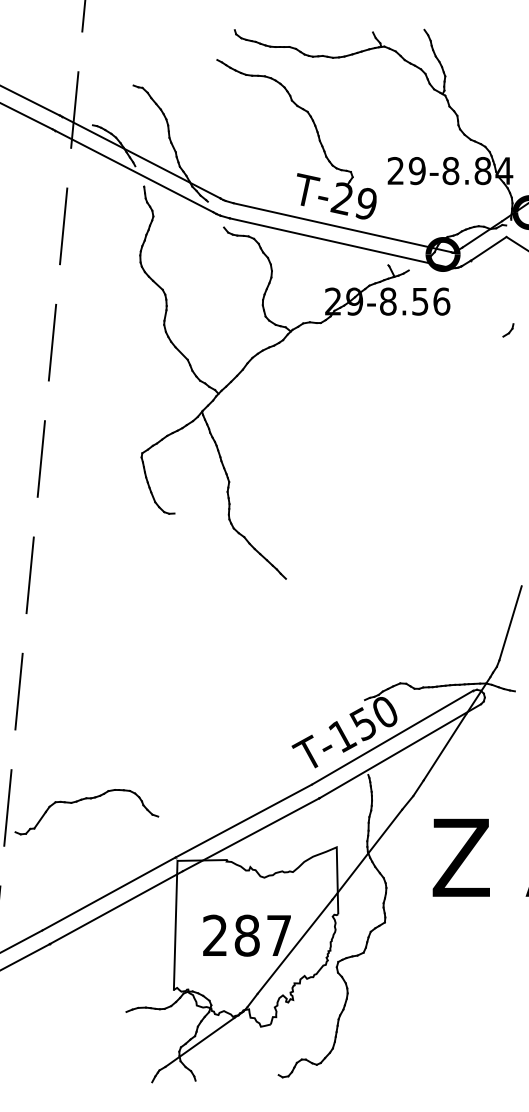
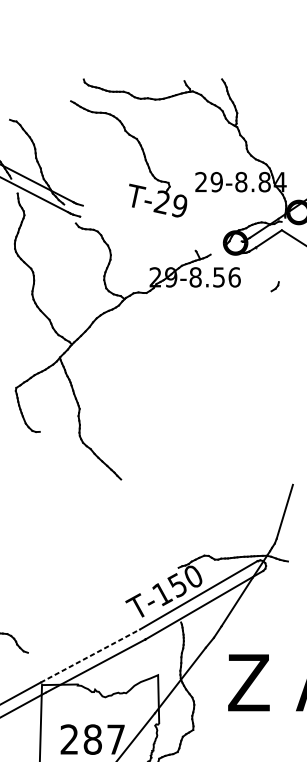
line: (342, 227) -> (162, 223), removed
line: (338, 242) -> (159, 234), removed
part: (508, 330) -> (275, 286), moved
line: (244, 820) -> (90, 655), solid -> dashed

